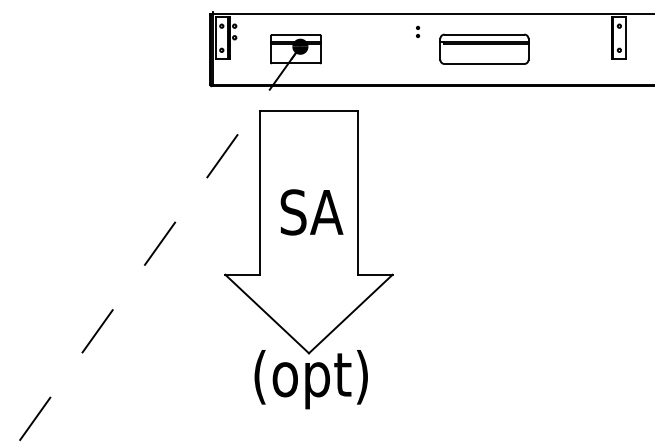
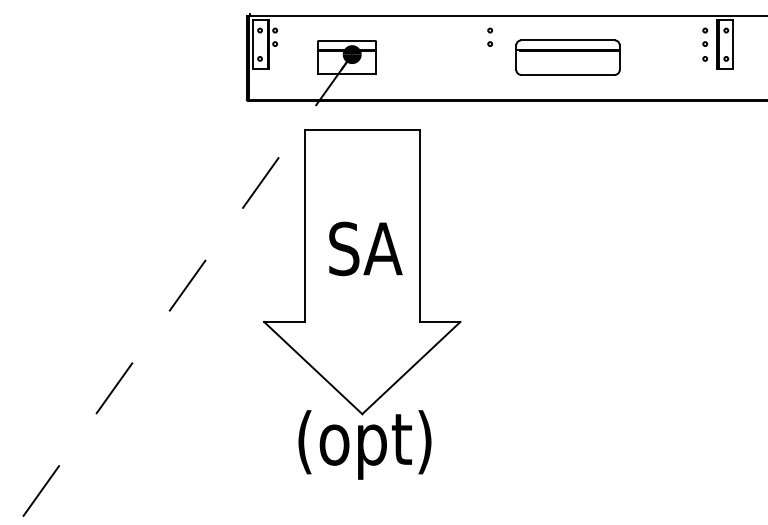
part: (417, 31) -> (489, 36), size x1.43
part: (600, 37) -> (704, 43), added

